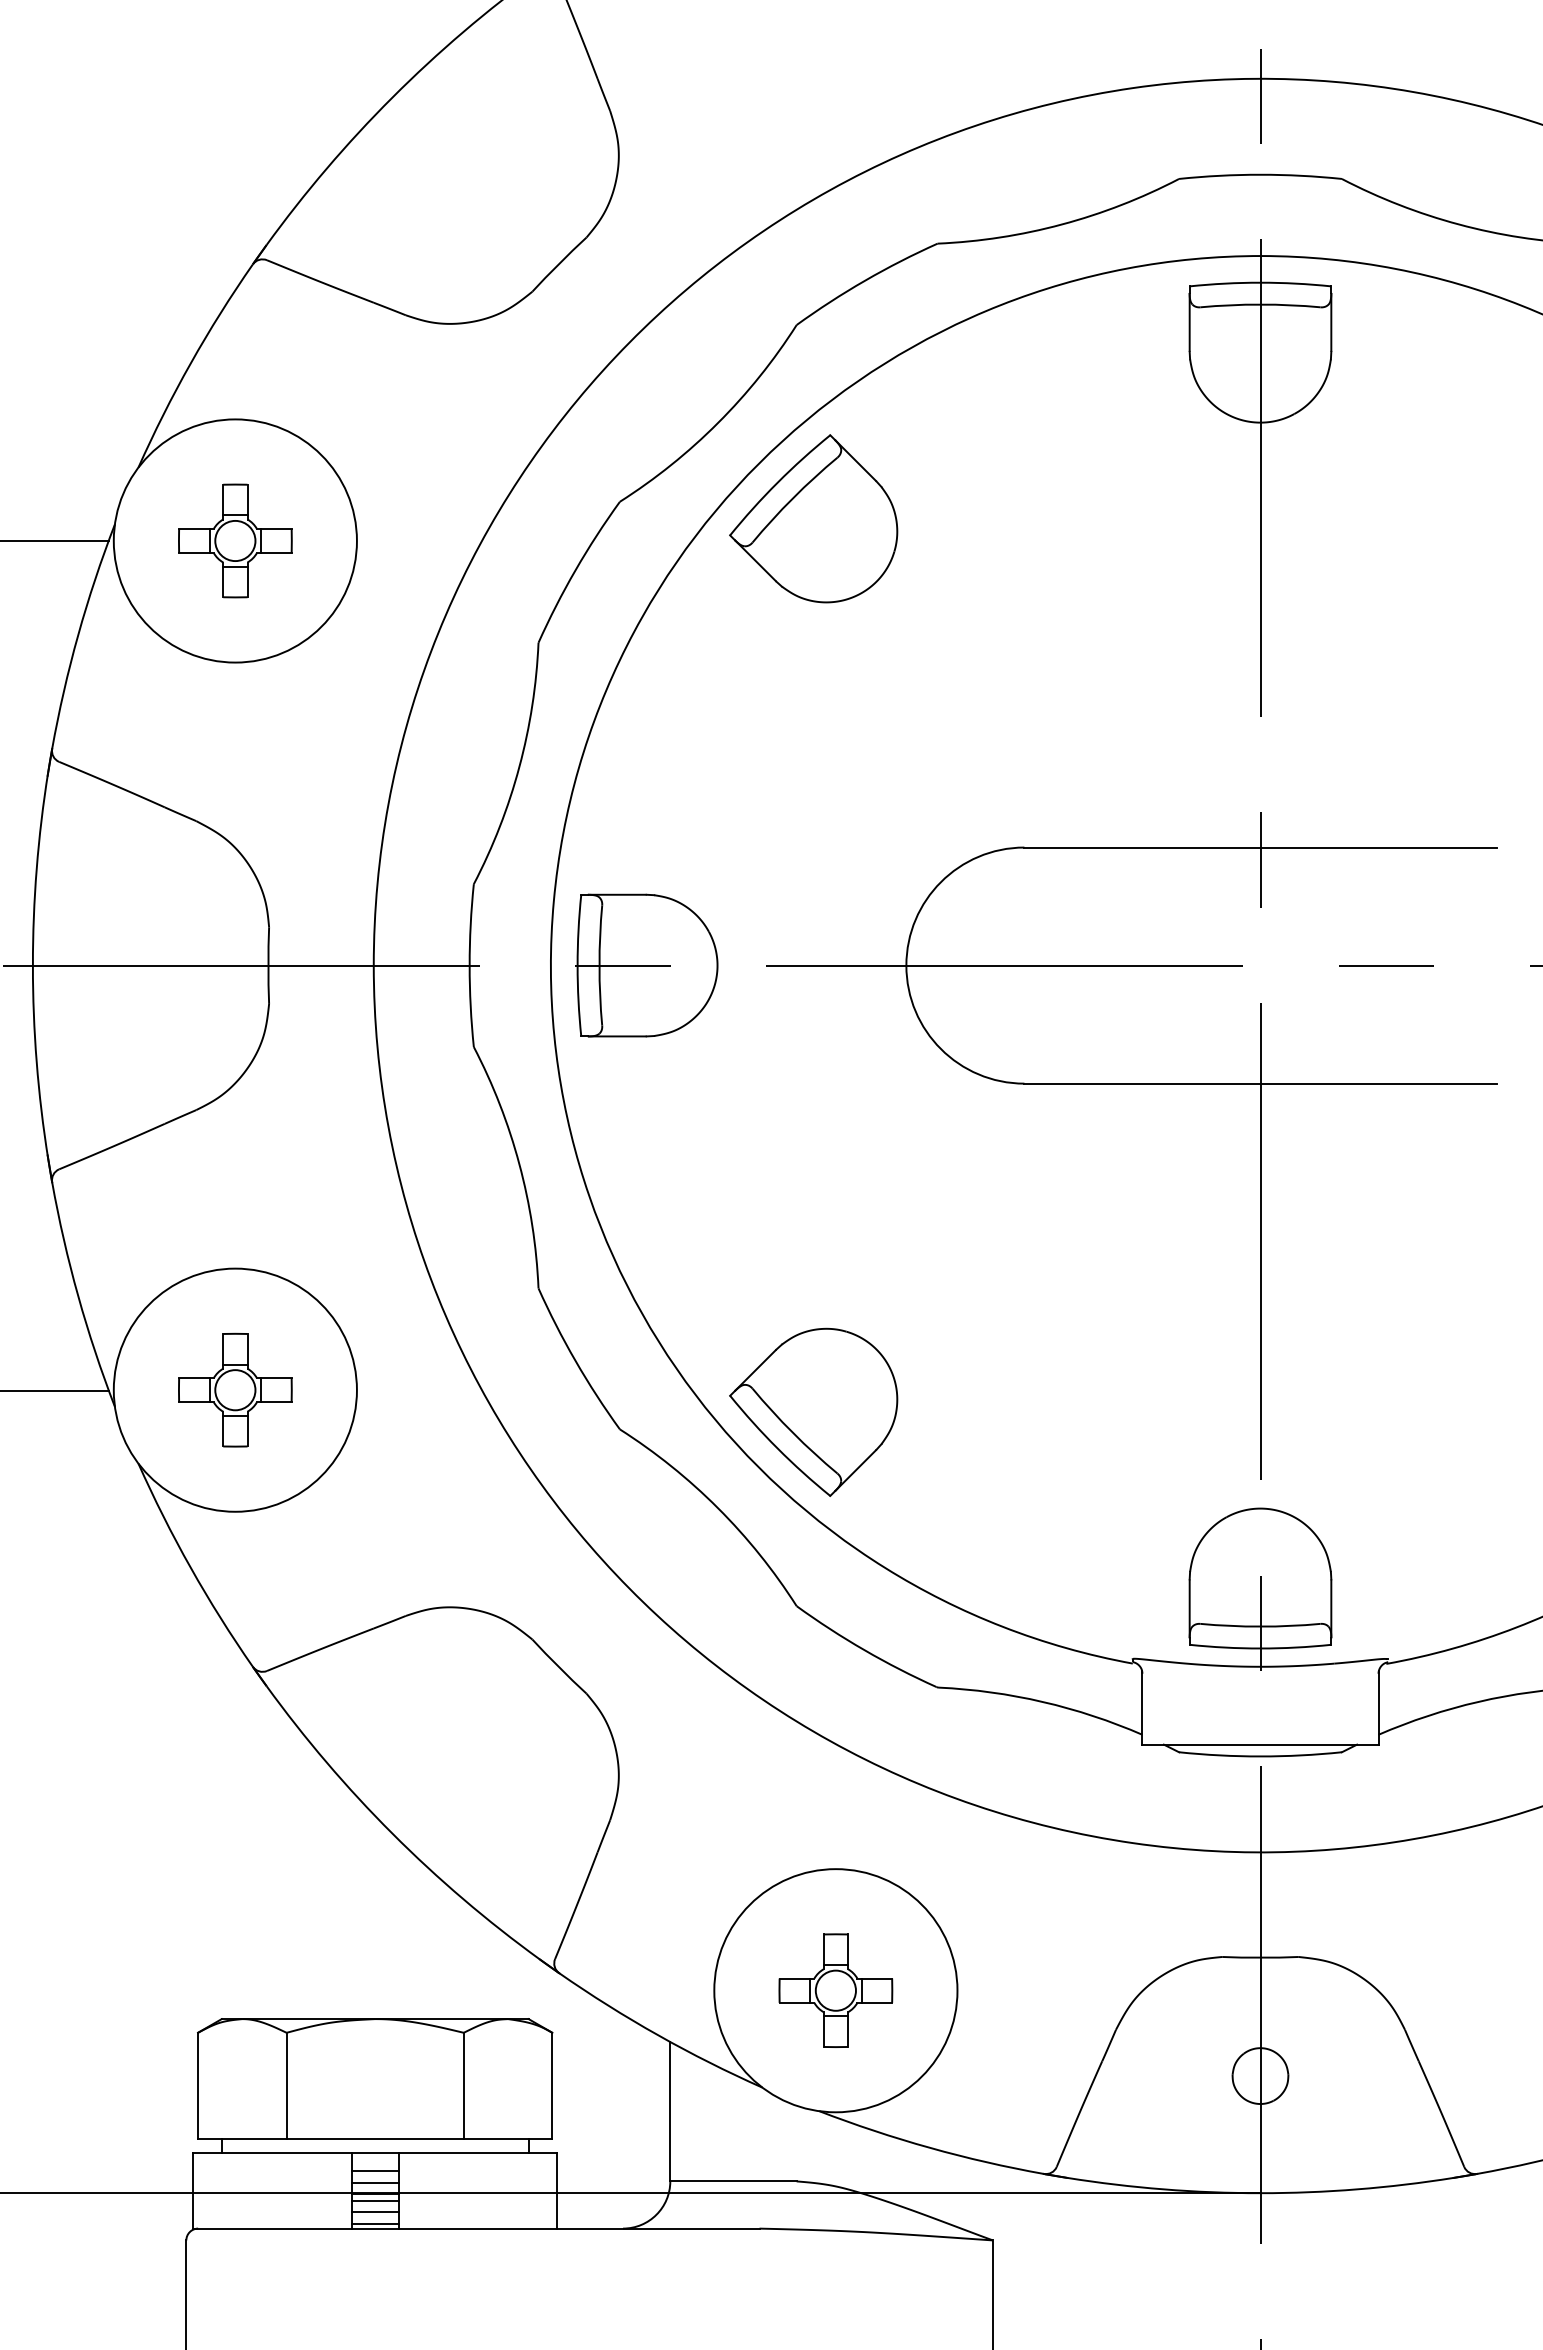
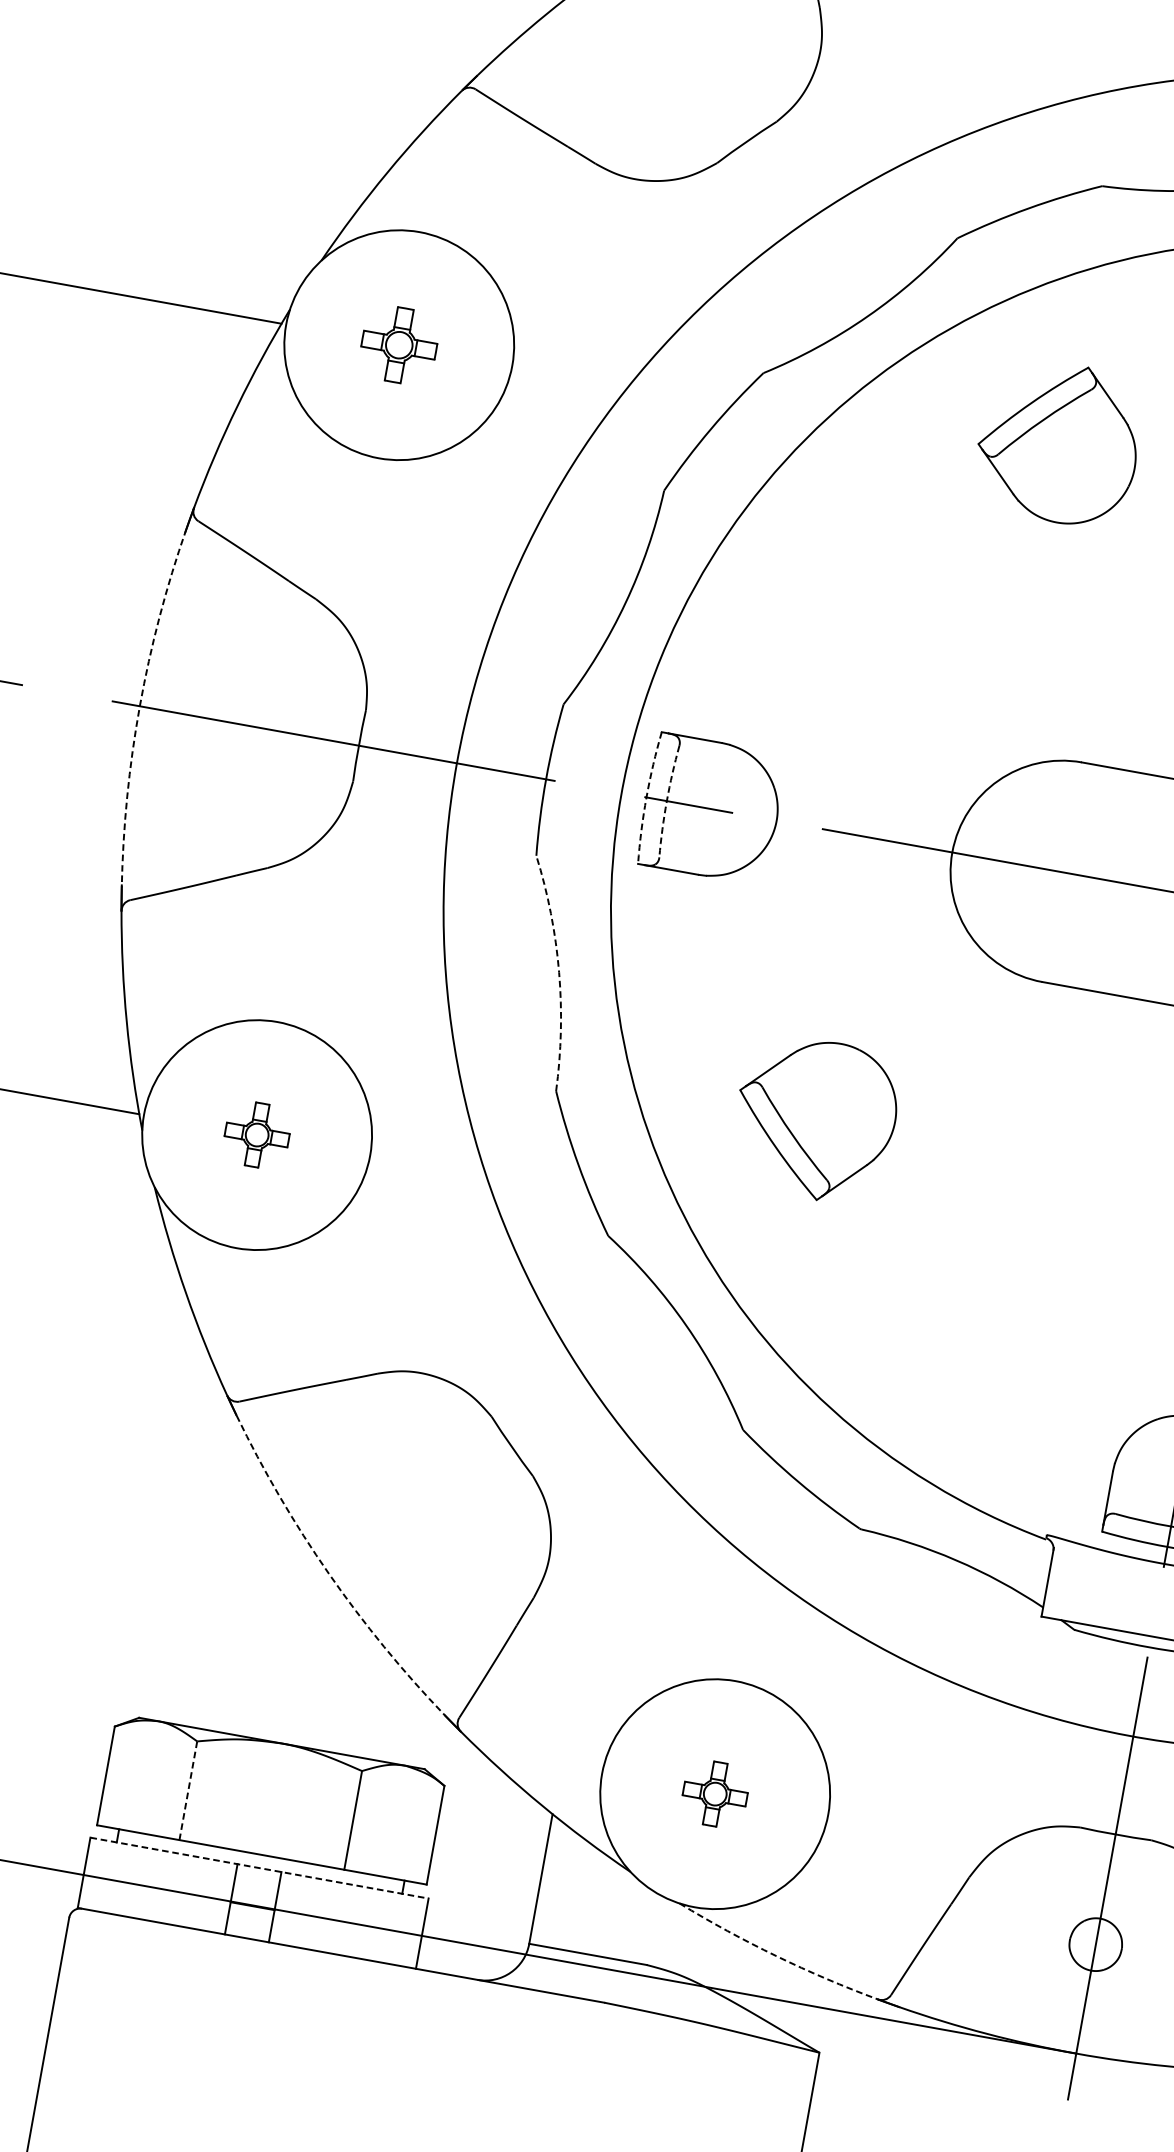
part: (813, 518) -> (1058, 442), moved
part: (235, 540) -> (399, 344), size x0.7
arc: (32, 965) -> (139, 706), solid -> dashed
arc: (577, 965) -> (646, 797), solid -> dashed
arc: (599, 965) -> (666, 801), solid -> dashed
arc: (519, 1164) -> (559, 972), solid -> dashed
part: (235, 1389) -> (257, 1134), size x0.6
part: (813, 1411) -> (815, 1118), moved
arc: (392, 1833) -> (329, 1573), solid -> dashed
part: (835, 1990) -> (714, 1793), size x0.6
line: (286, 2085) -> (188, 1790), solid -> dashed
arc: (930, 2147) -> (776, 1955), solid -> dashed
line: (375, 2153) -> (259, 1868), solid -> dashed
line: (374, 2171) -> (255, 1885), removed
line: (374, 2182) -> (253, 1895), removed
line: (374, 2200) -> (250, 1912), removed
line: (374, 2212) -> (248, 1923), removed
line: (374, 2223) -> (247, 1933), removed

